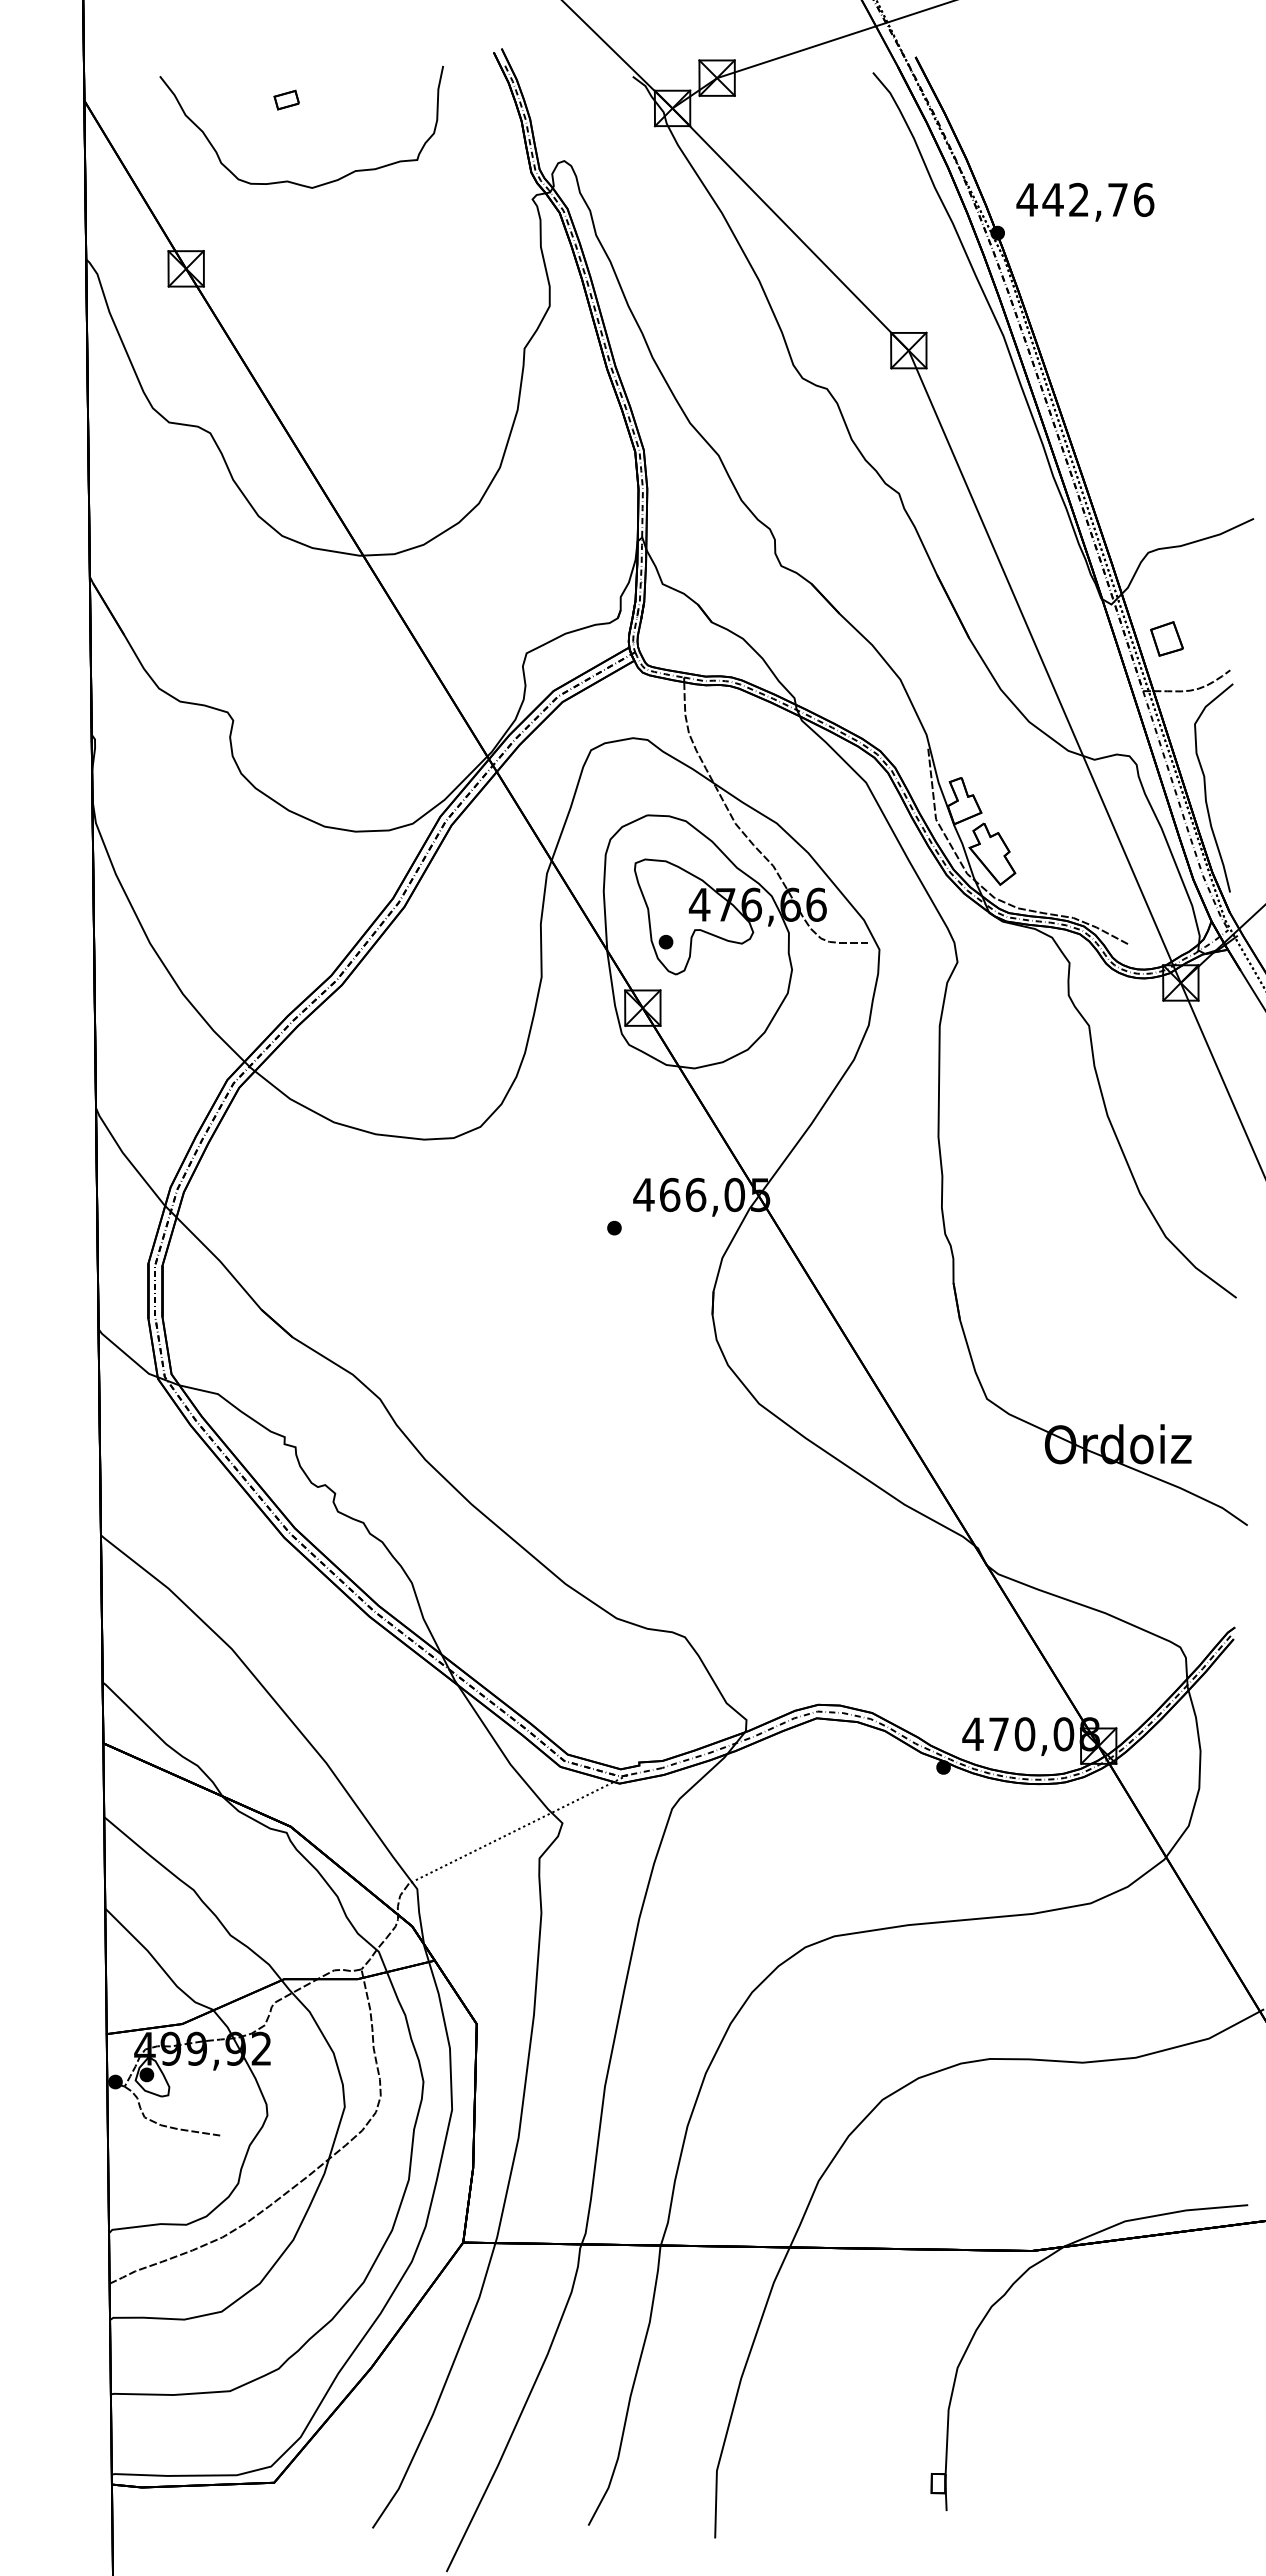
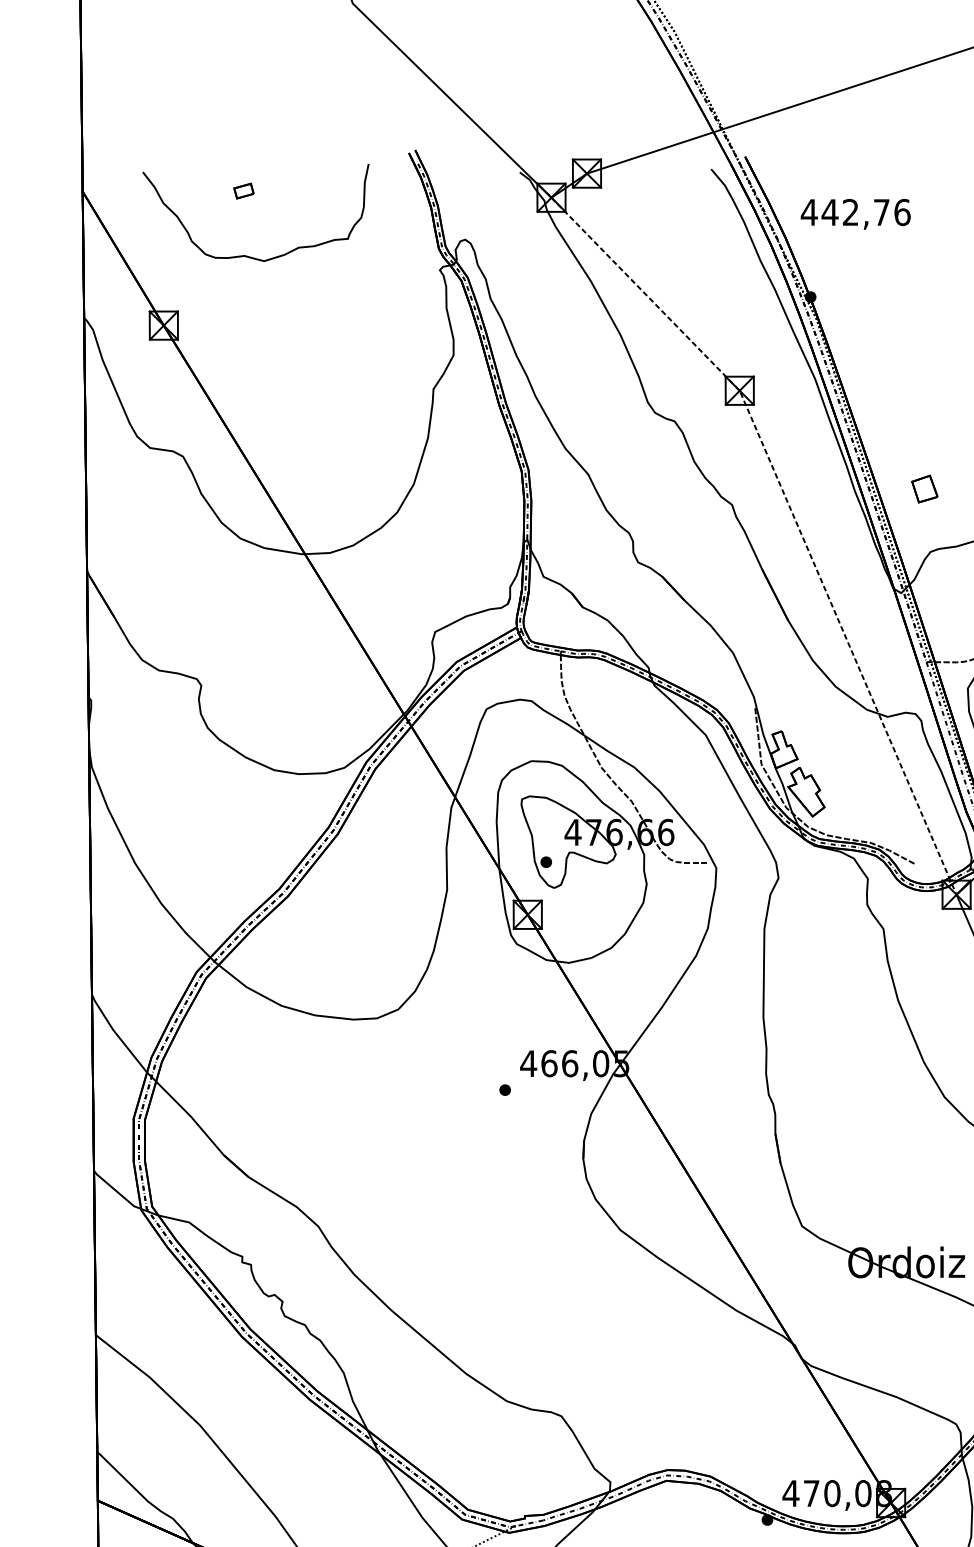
text: (1085, 201) -> (855, 213), moved
line: (977, 511) -> (794, 518), solid -> dashed
part: (1166, 638) -> (924, 488), moved

